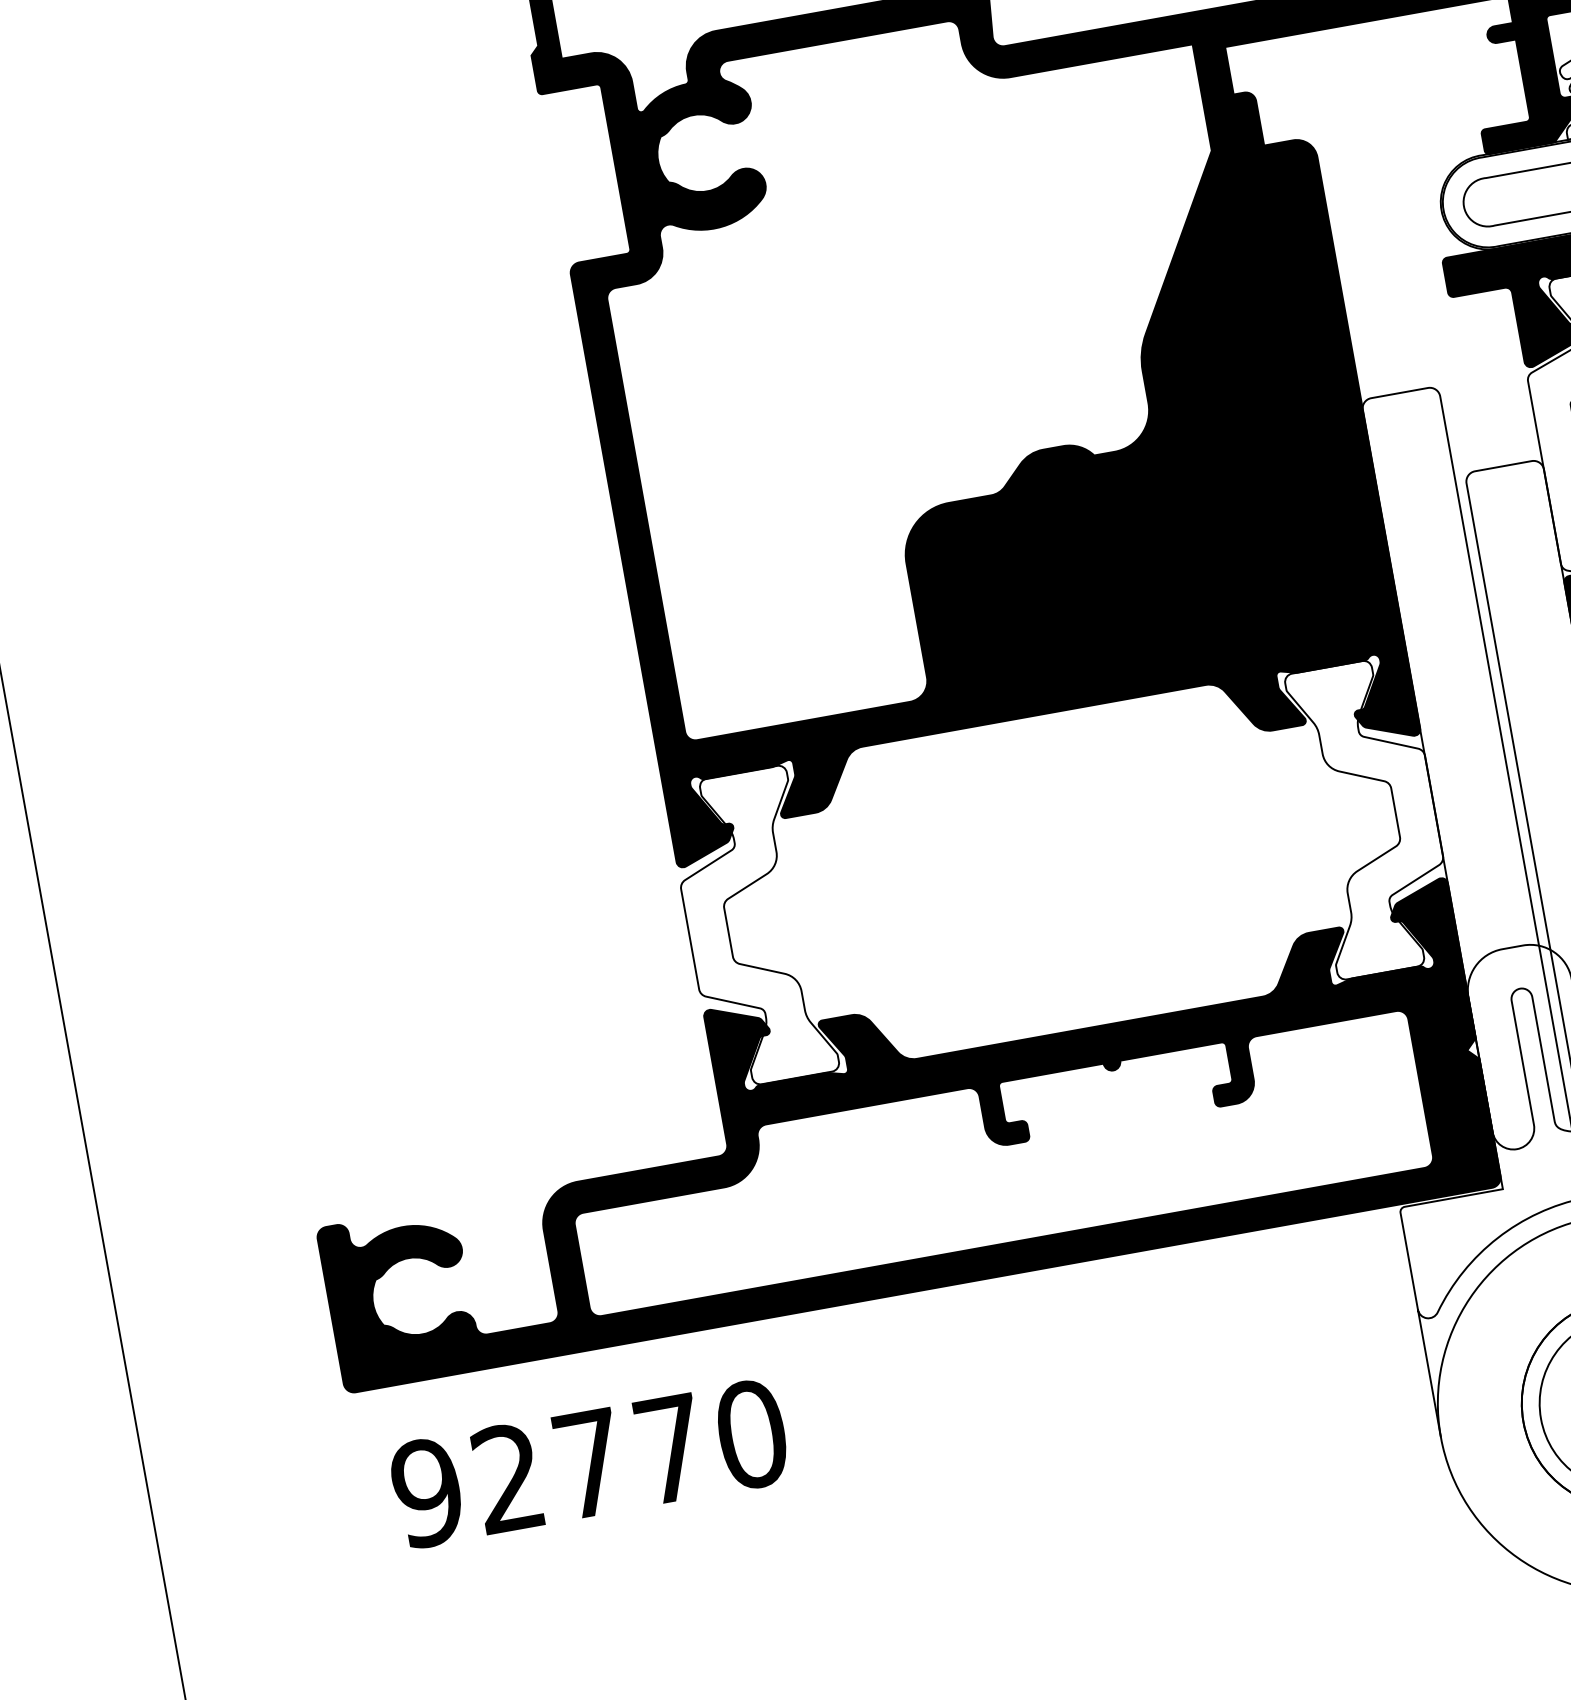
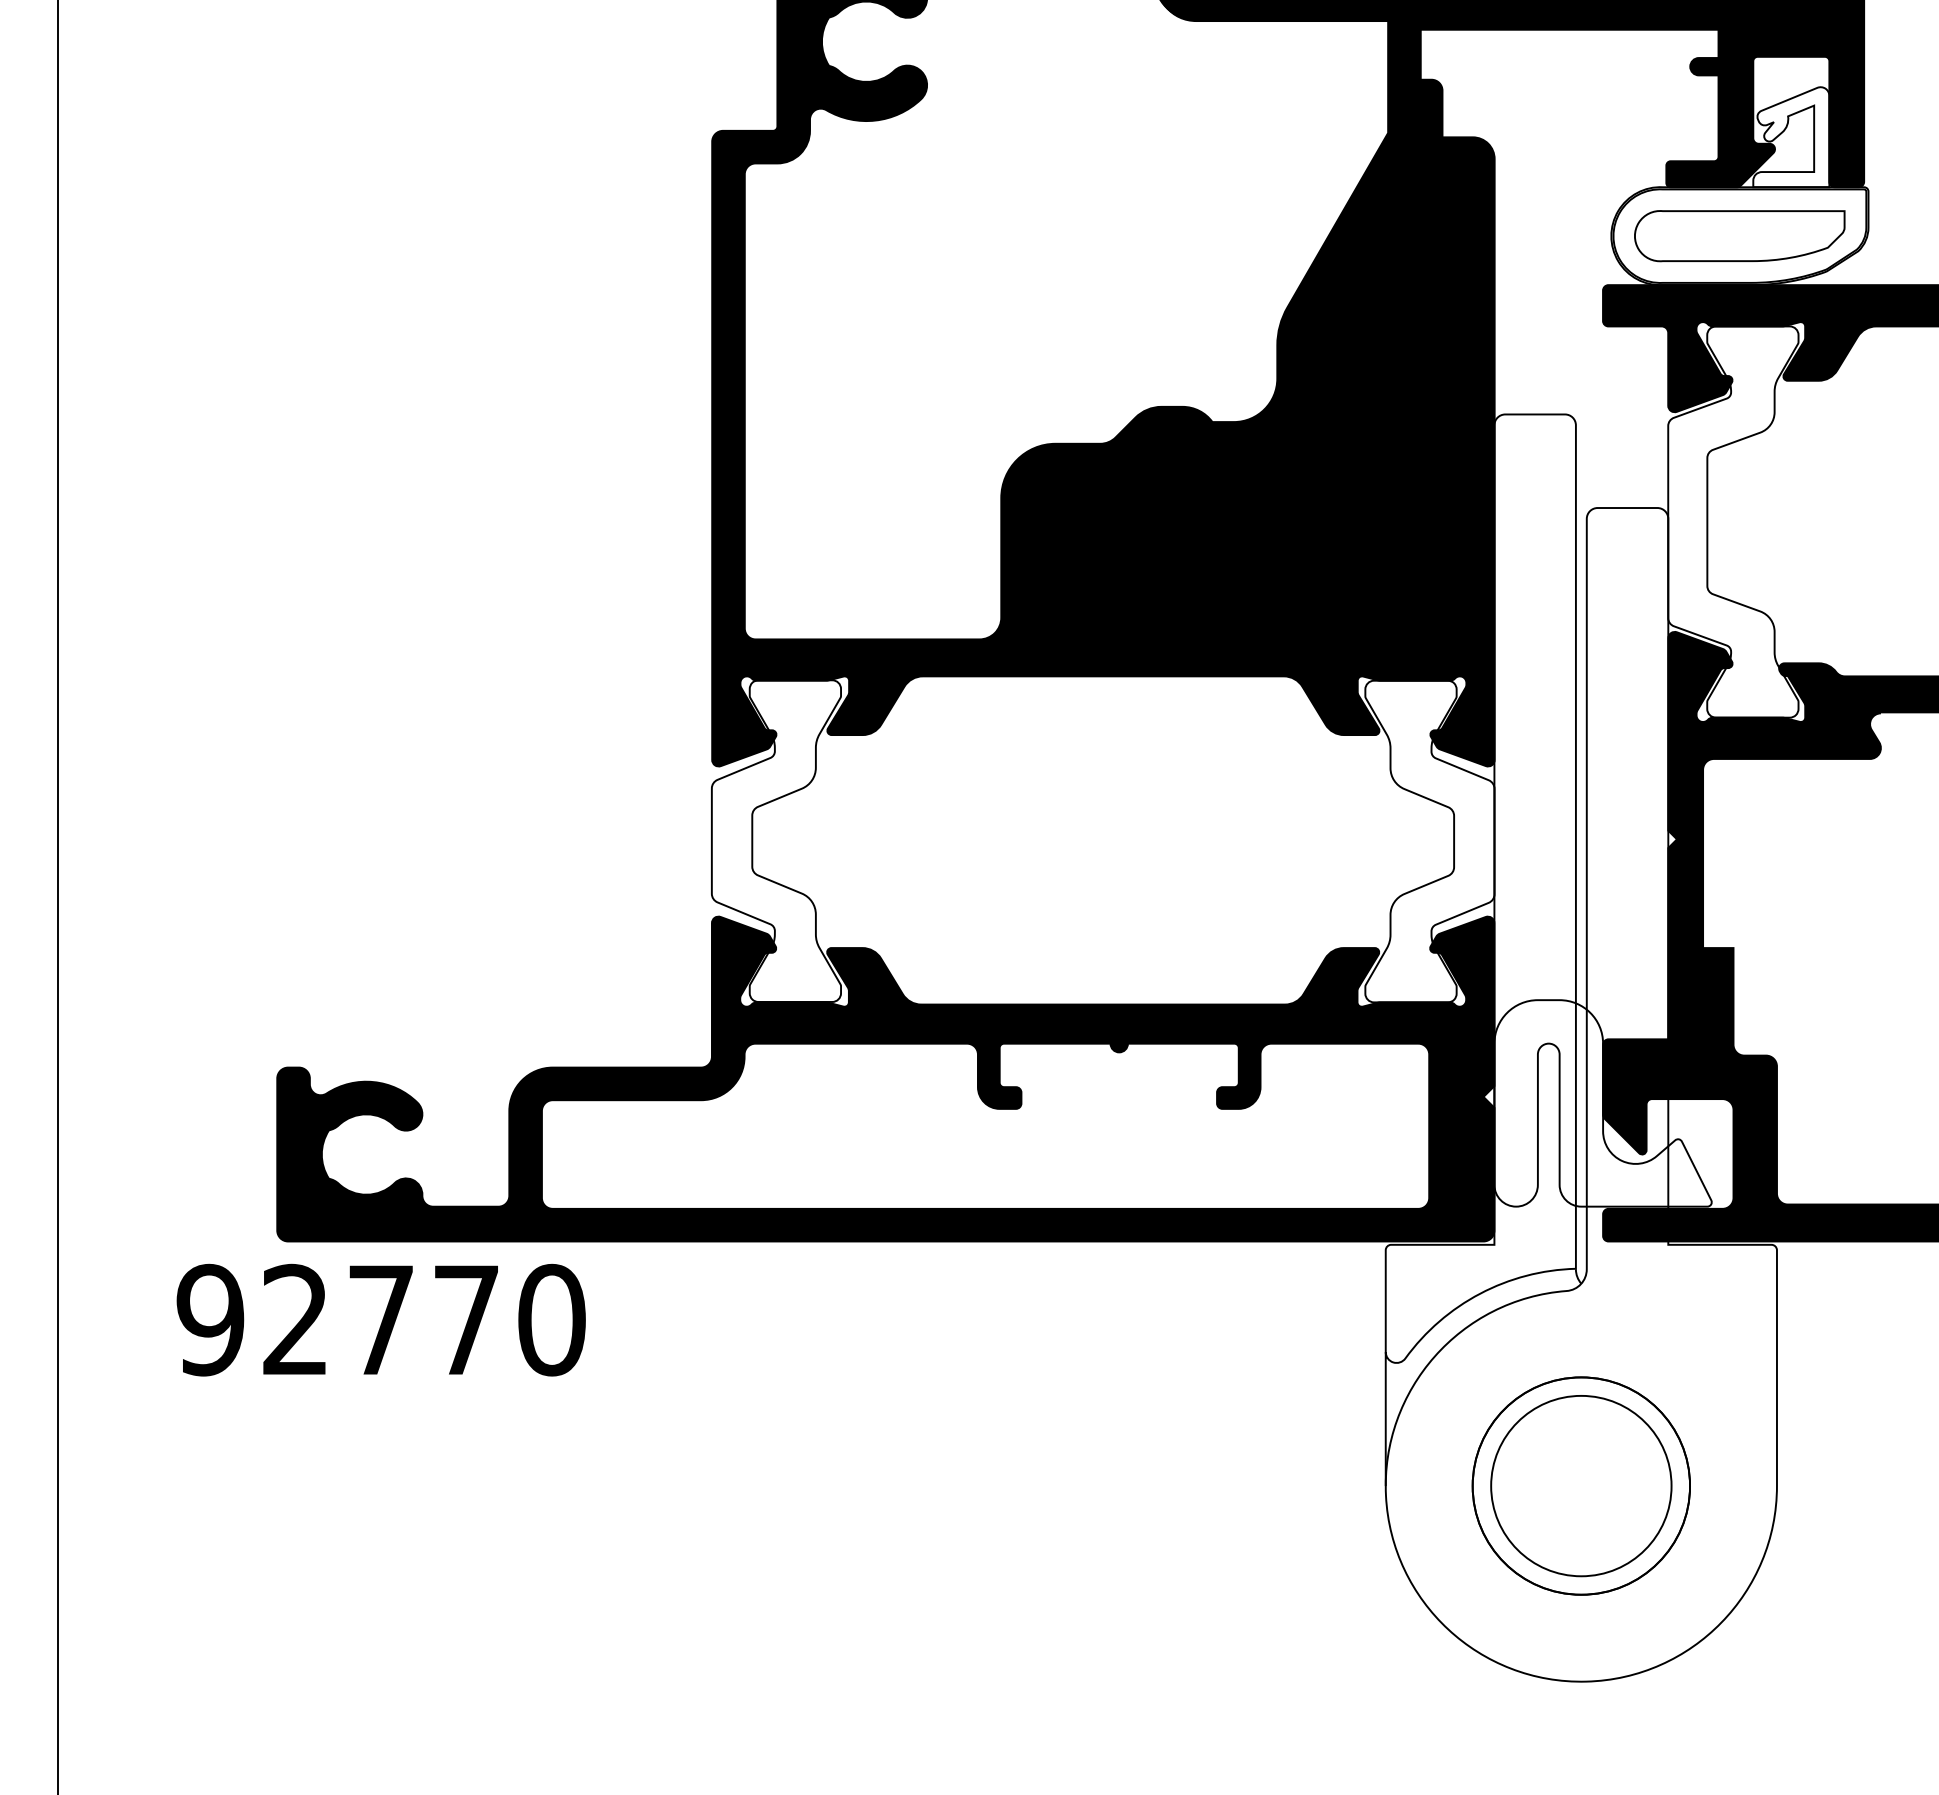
text: (588, 1463) -> (380, 1319), moved

